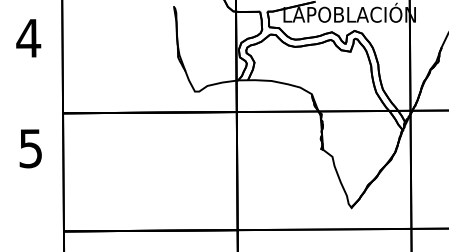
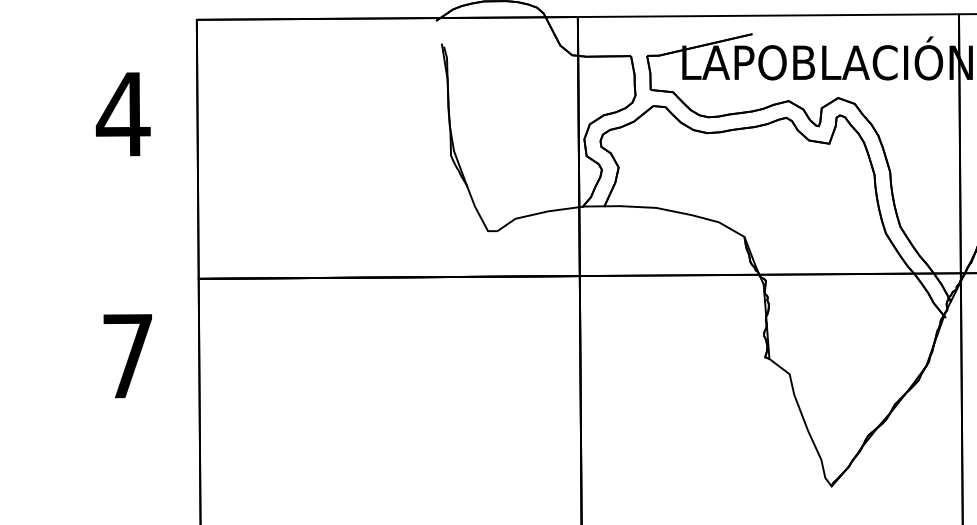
text: (30, 148) -> (127, 355), 5 -> 7

